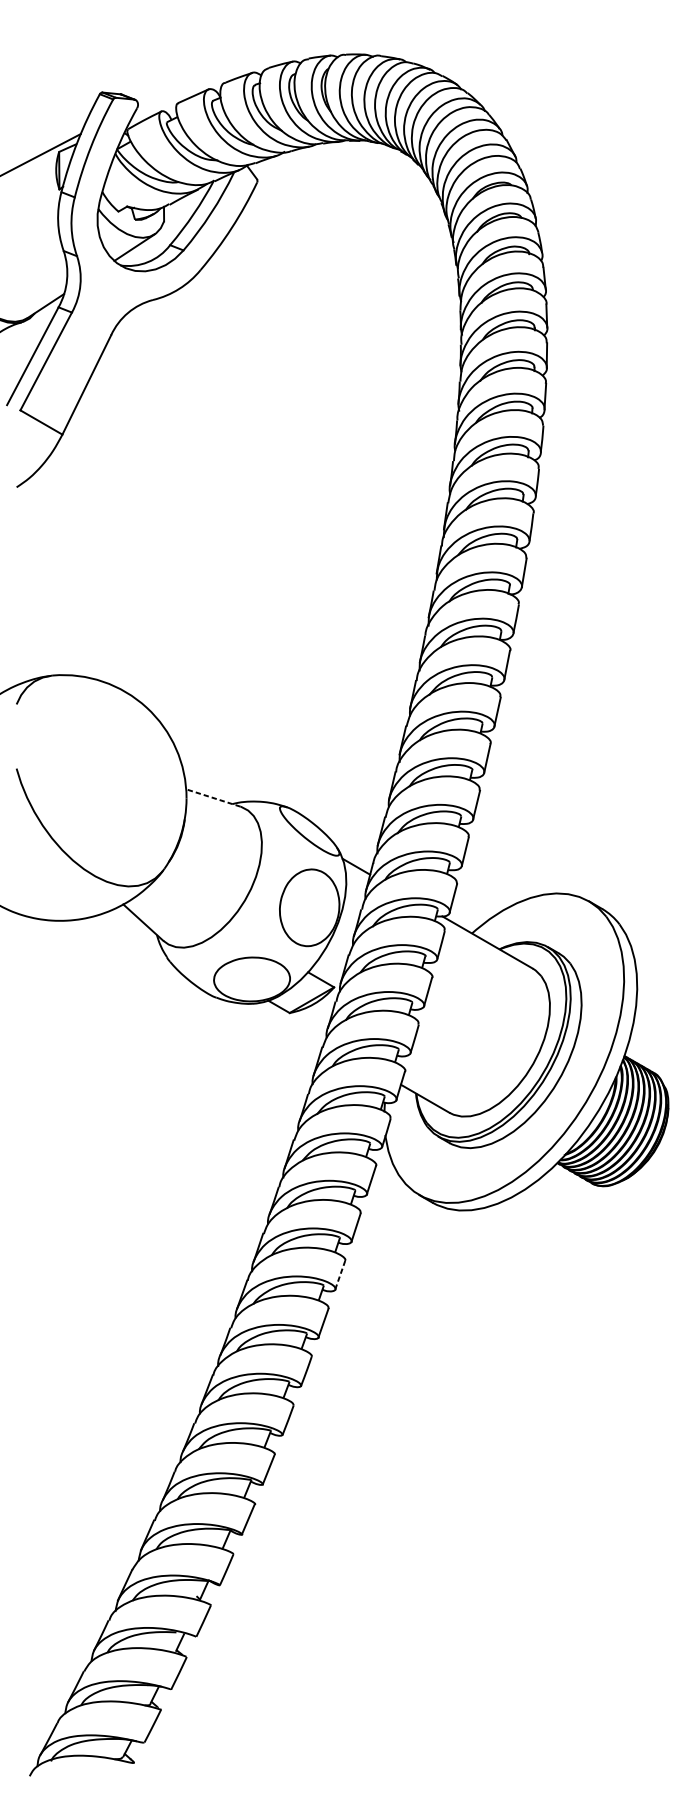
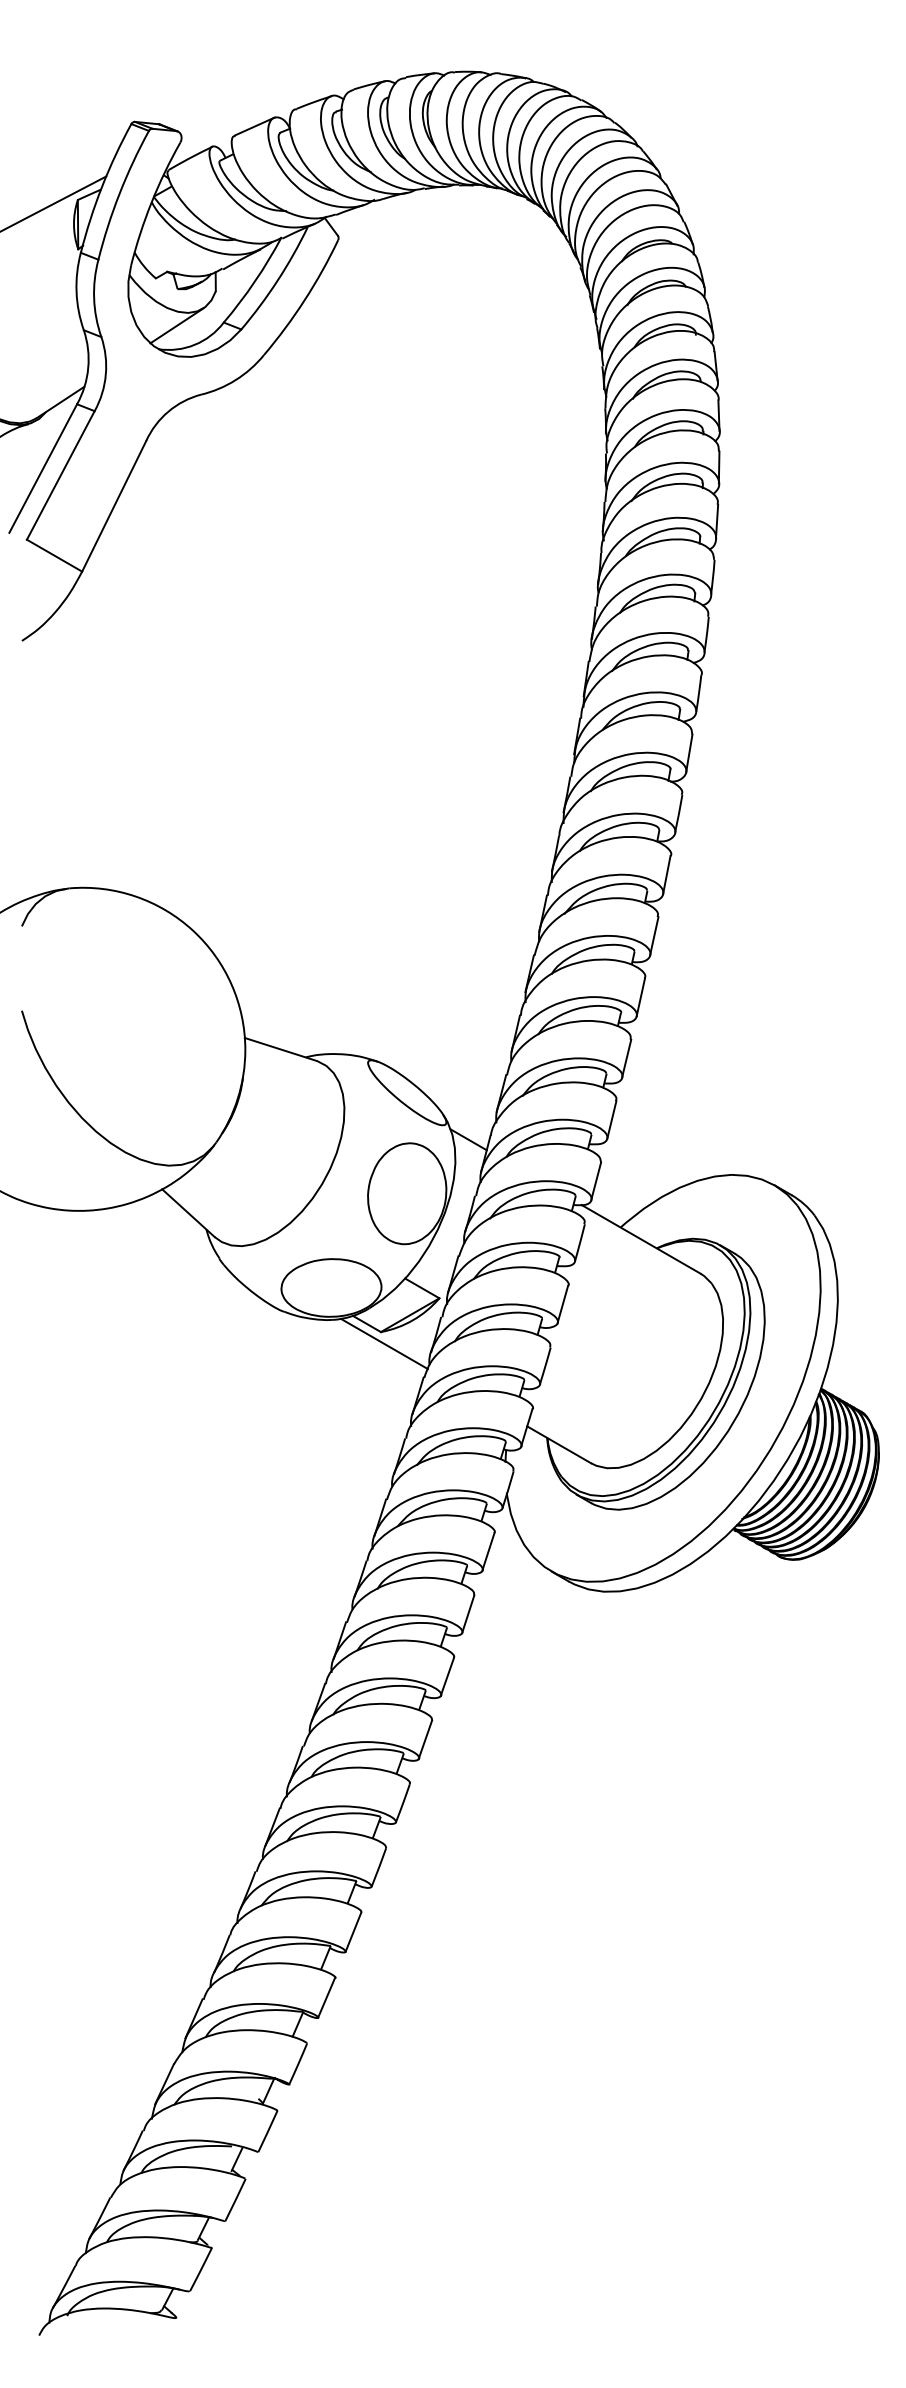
line: (213, 798) -> (280, 1049), dashed -> solid
line: (292, 1022) -> (384, 1344), added
line: (340, 1274) -> (447, 1676), dashed -> solid

